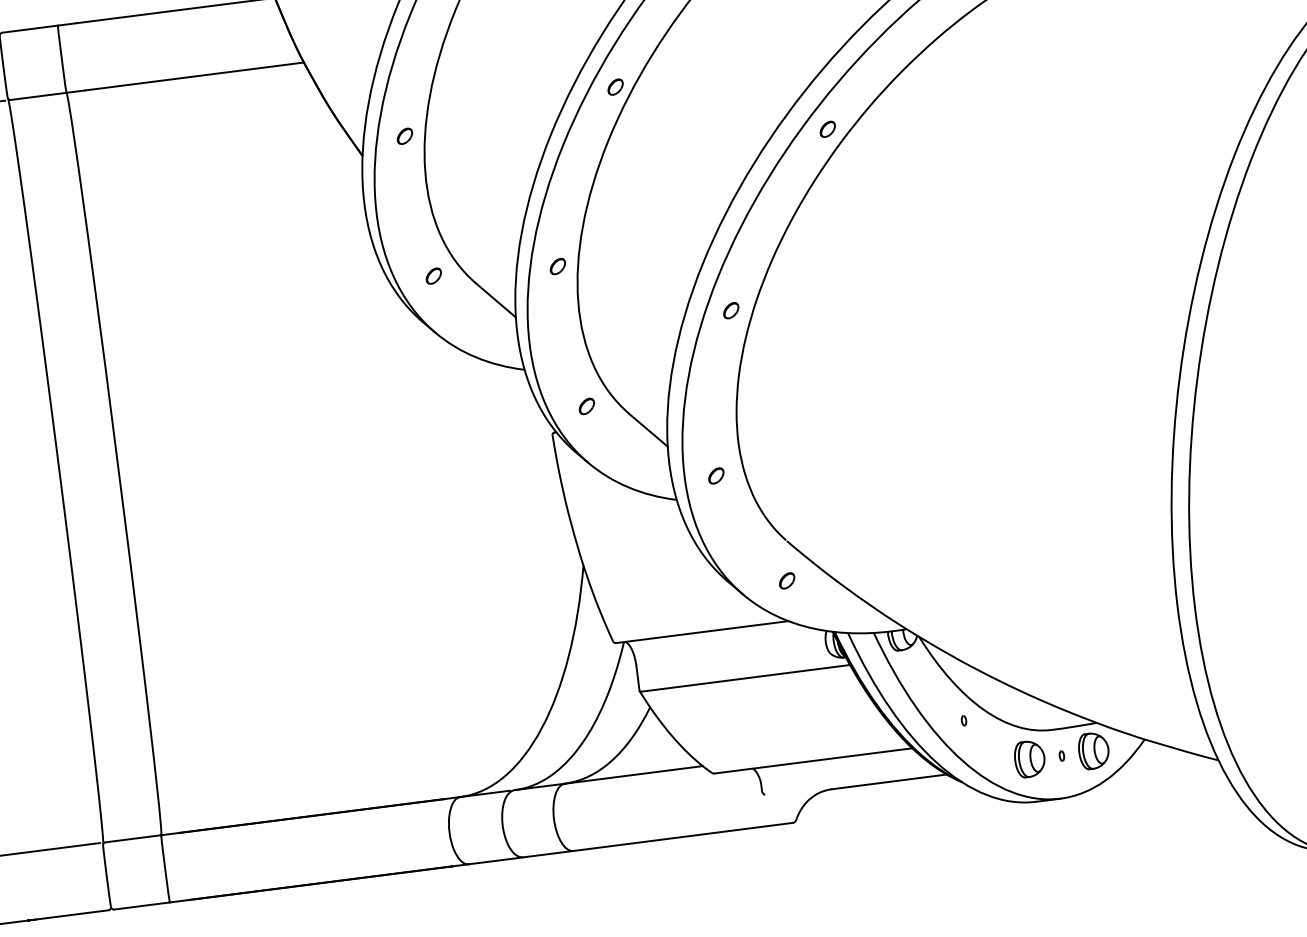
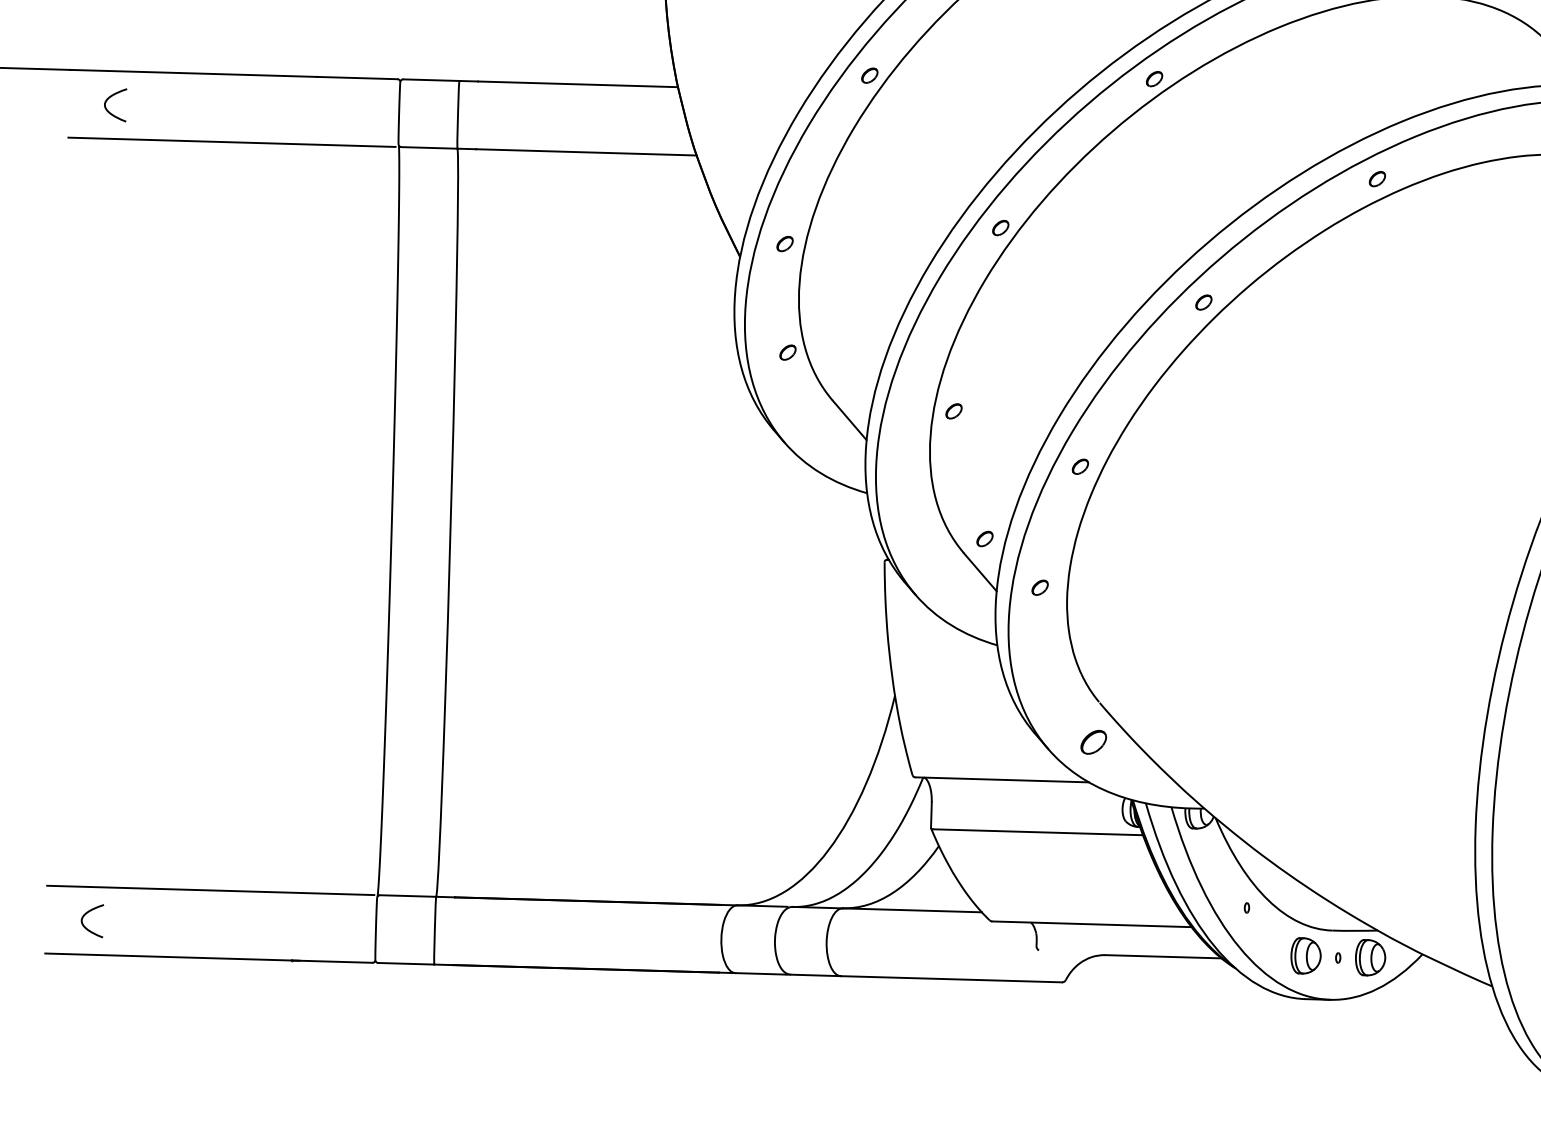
part: (557, 266) -> (953, 411), moved
part: (433, 276) -> (787, 352), moved
part: (586, 405) -> (984, 538), moved
part: (715, 475) -> (1039, 587), moved
part: (786, 581) -> (1093, 742), size x1.6

